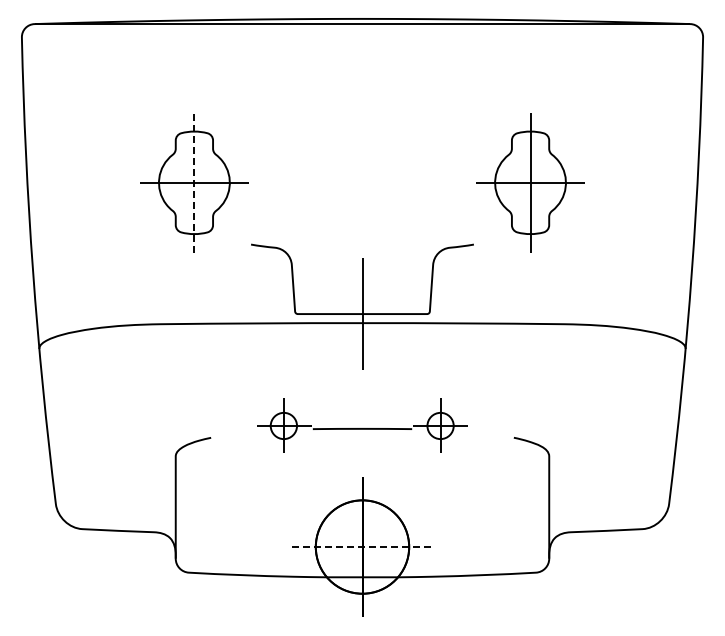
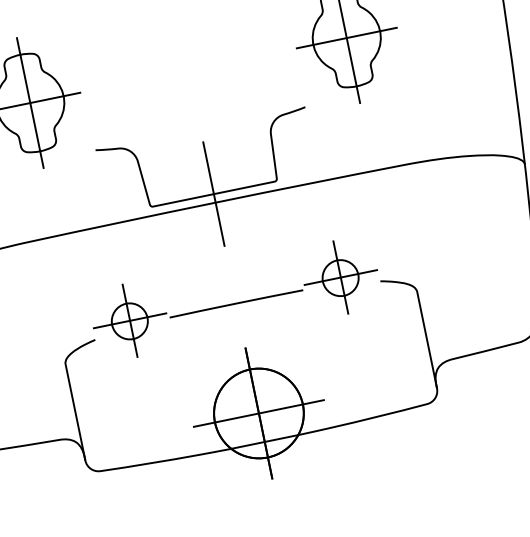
line: (194, 182) -> (30, 102), dashed -> solid
part: (362, 425) -> (235, 299), size x1.43
line: (362, 547) -> (259, 413), dashed -> solid

